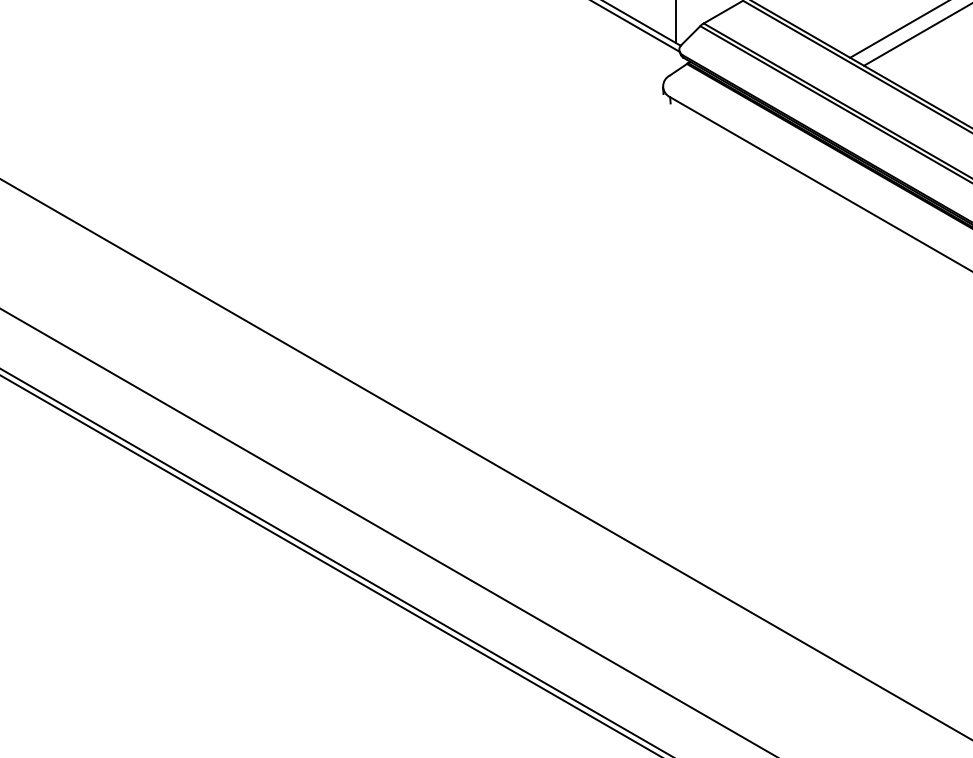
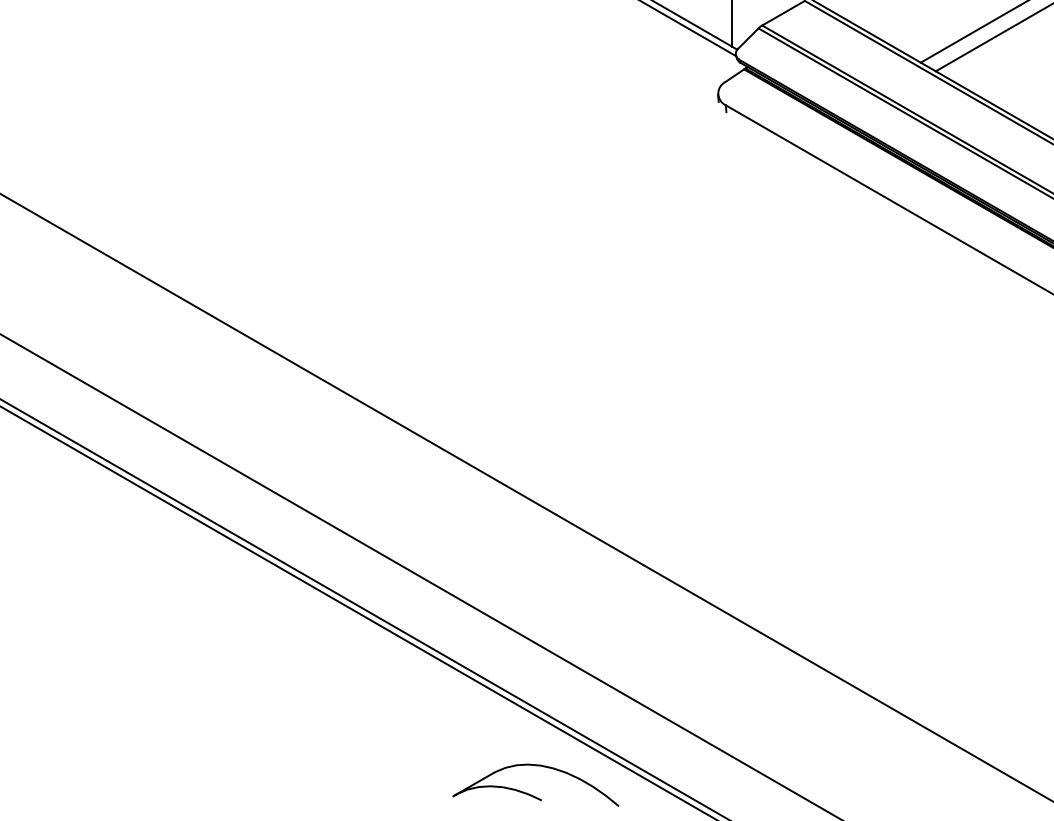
part: (490, 733) -> (531, 794), added

